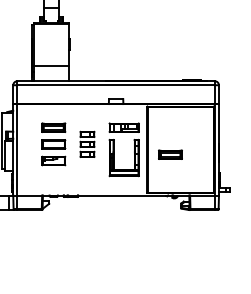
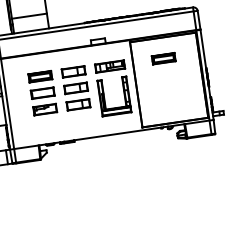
part: (87, 144) -> (76, 88), size x1.67
part: (170, 154) -> (163, 58), moved

